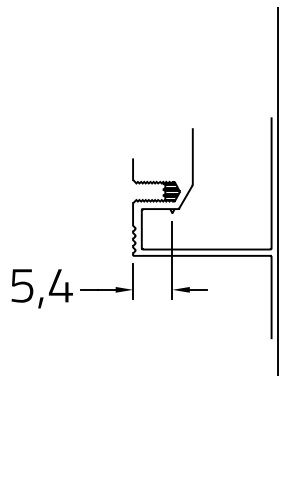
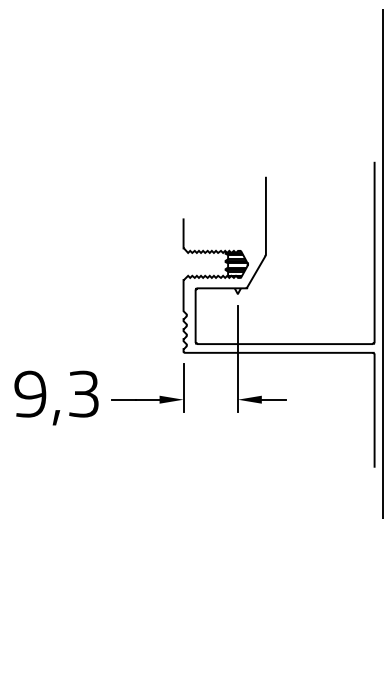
text: (41, 285) -> (57, 393), 5,4 -> 9,3

